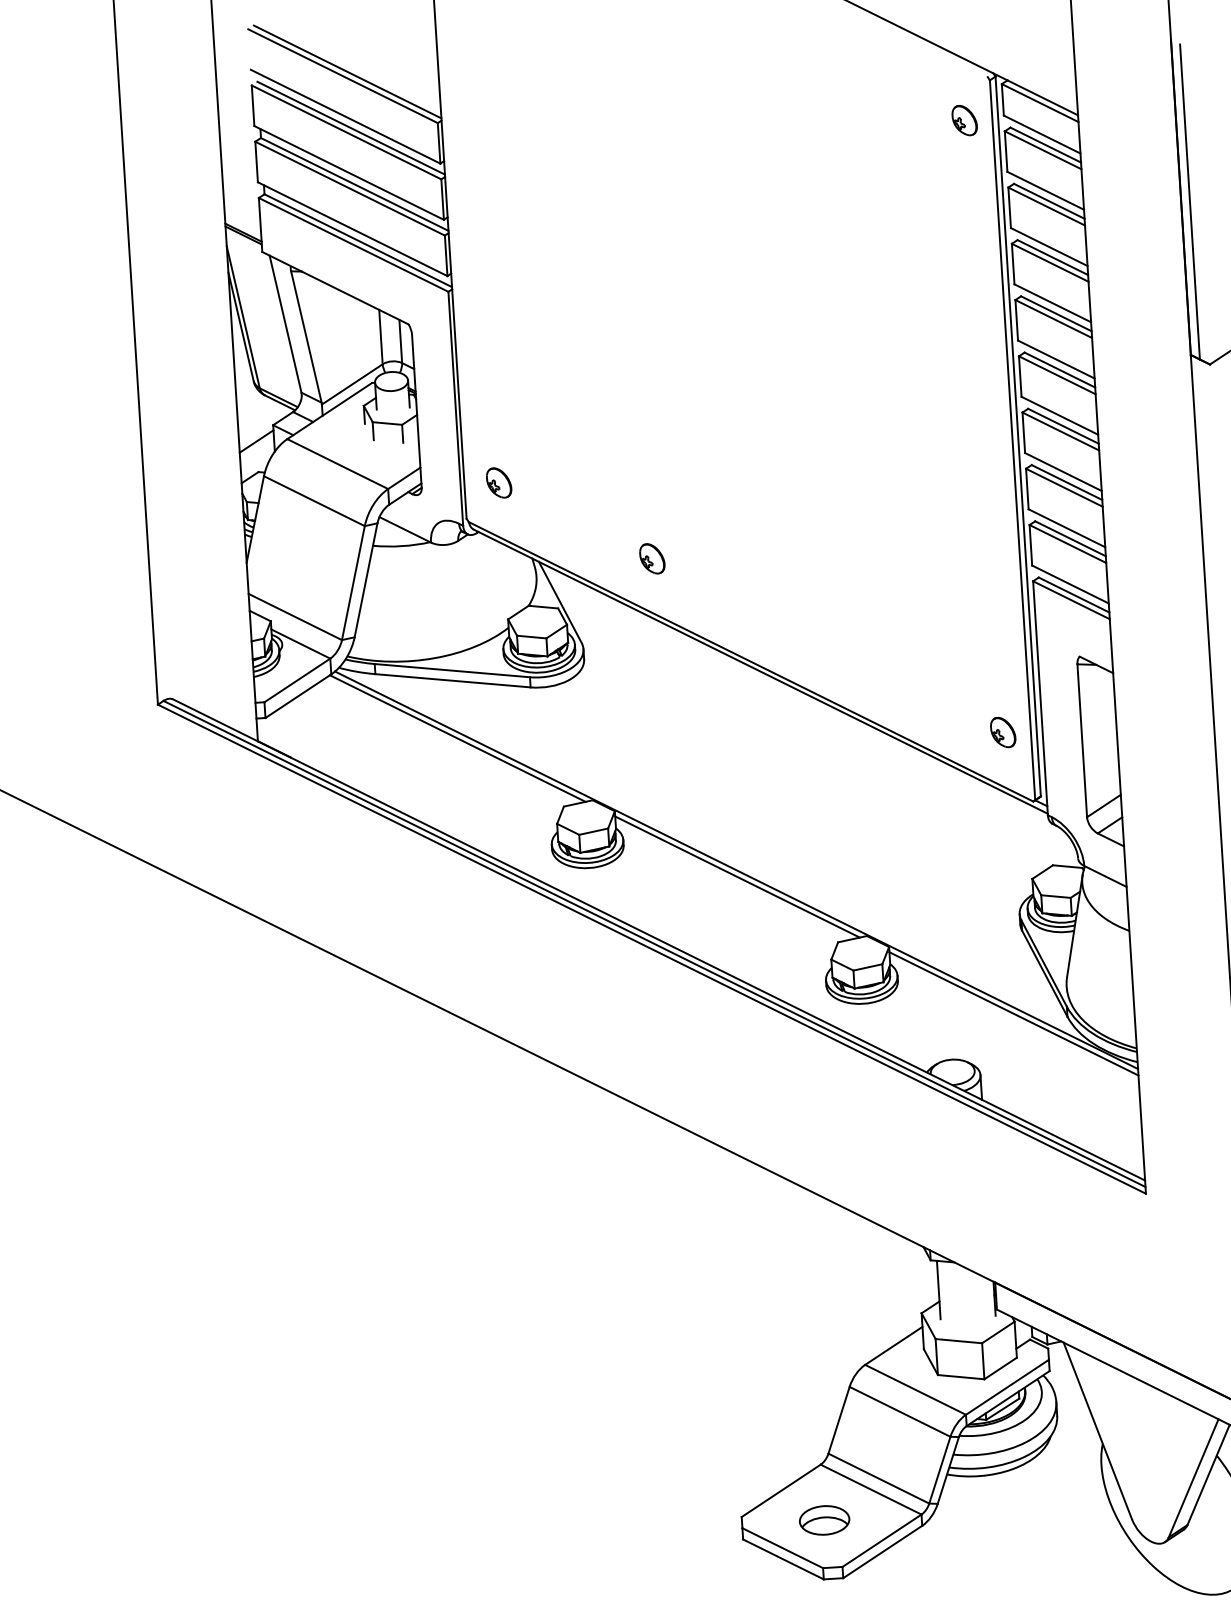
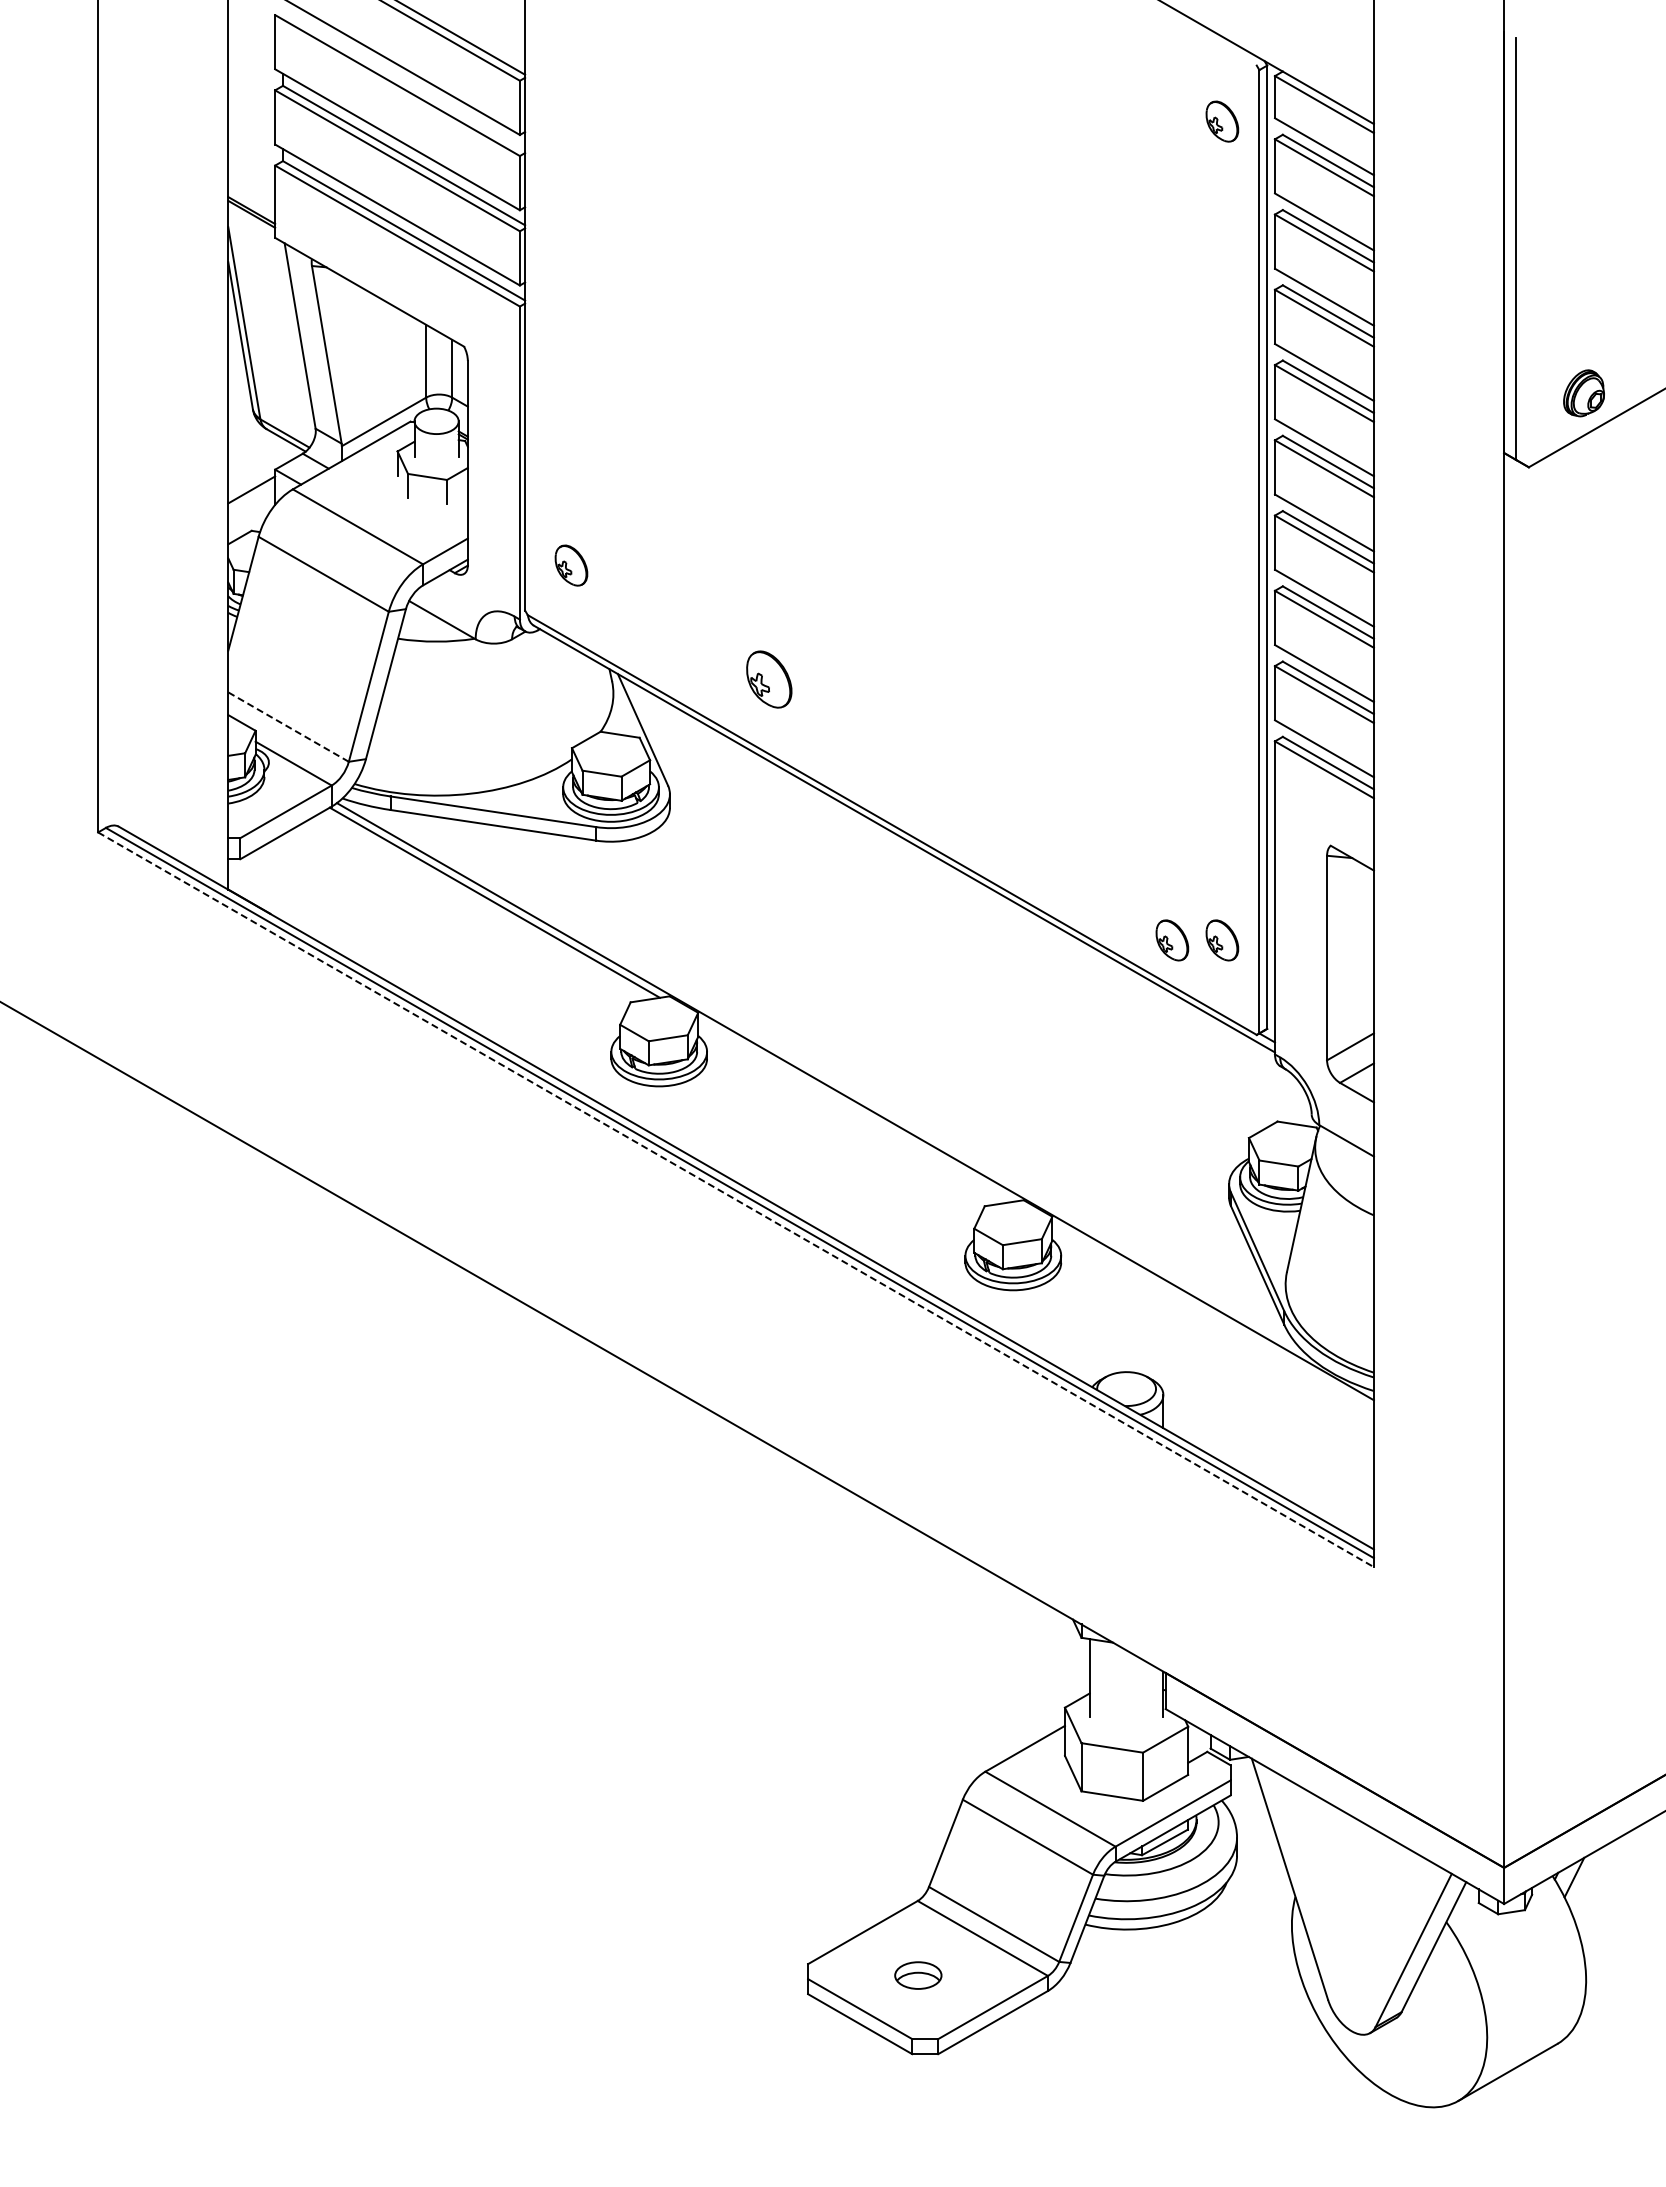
line: (351, 128) -> (404, 80), removed
part: (652, 558) -> (769, 679), size x1.4
line: (295, 617) -> (288, 727), solid -> dashed
part: (965, 734) -> (1172, 940), added
line: (737, 876) -> (856, 1110), removed
line: (652, 949) -> (736, 1200), solid -> dashed
line: (1013, 1013) -> (1212, 1315), removed
part: (824, 1520) -> (918, 1975), size x0.7

